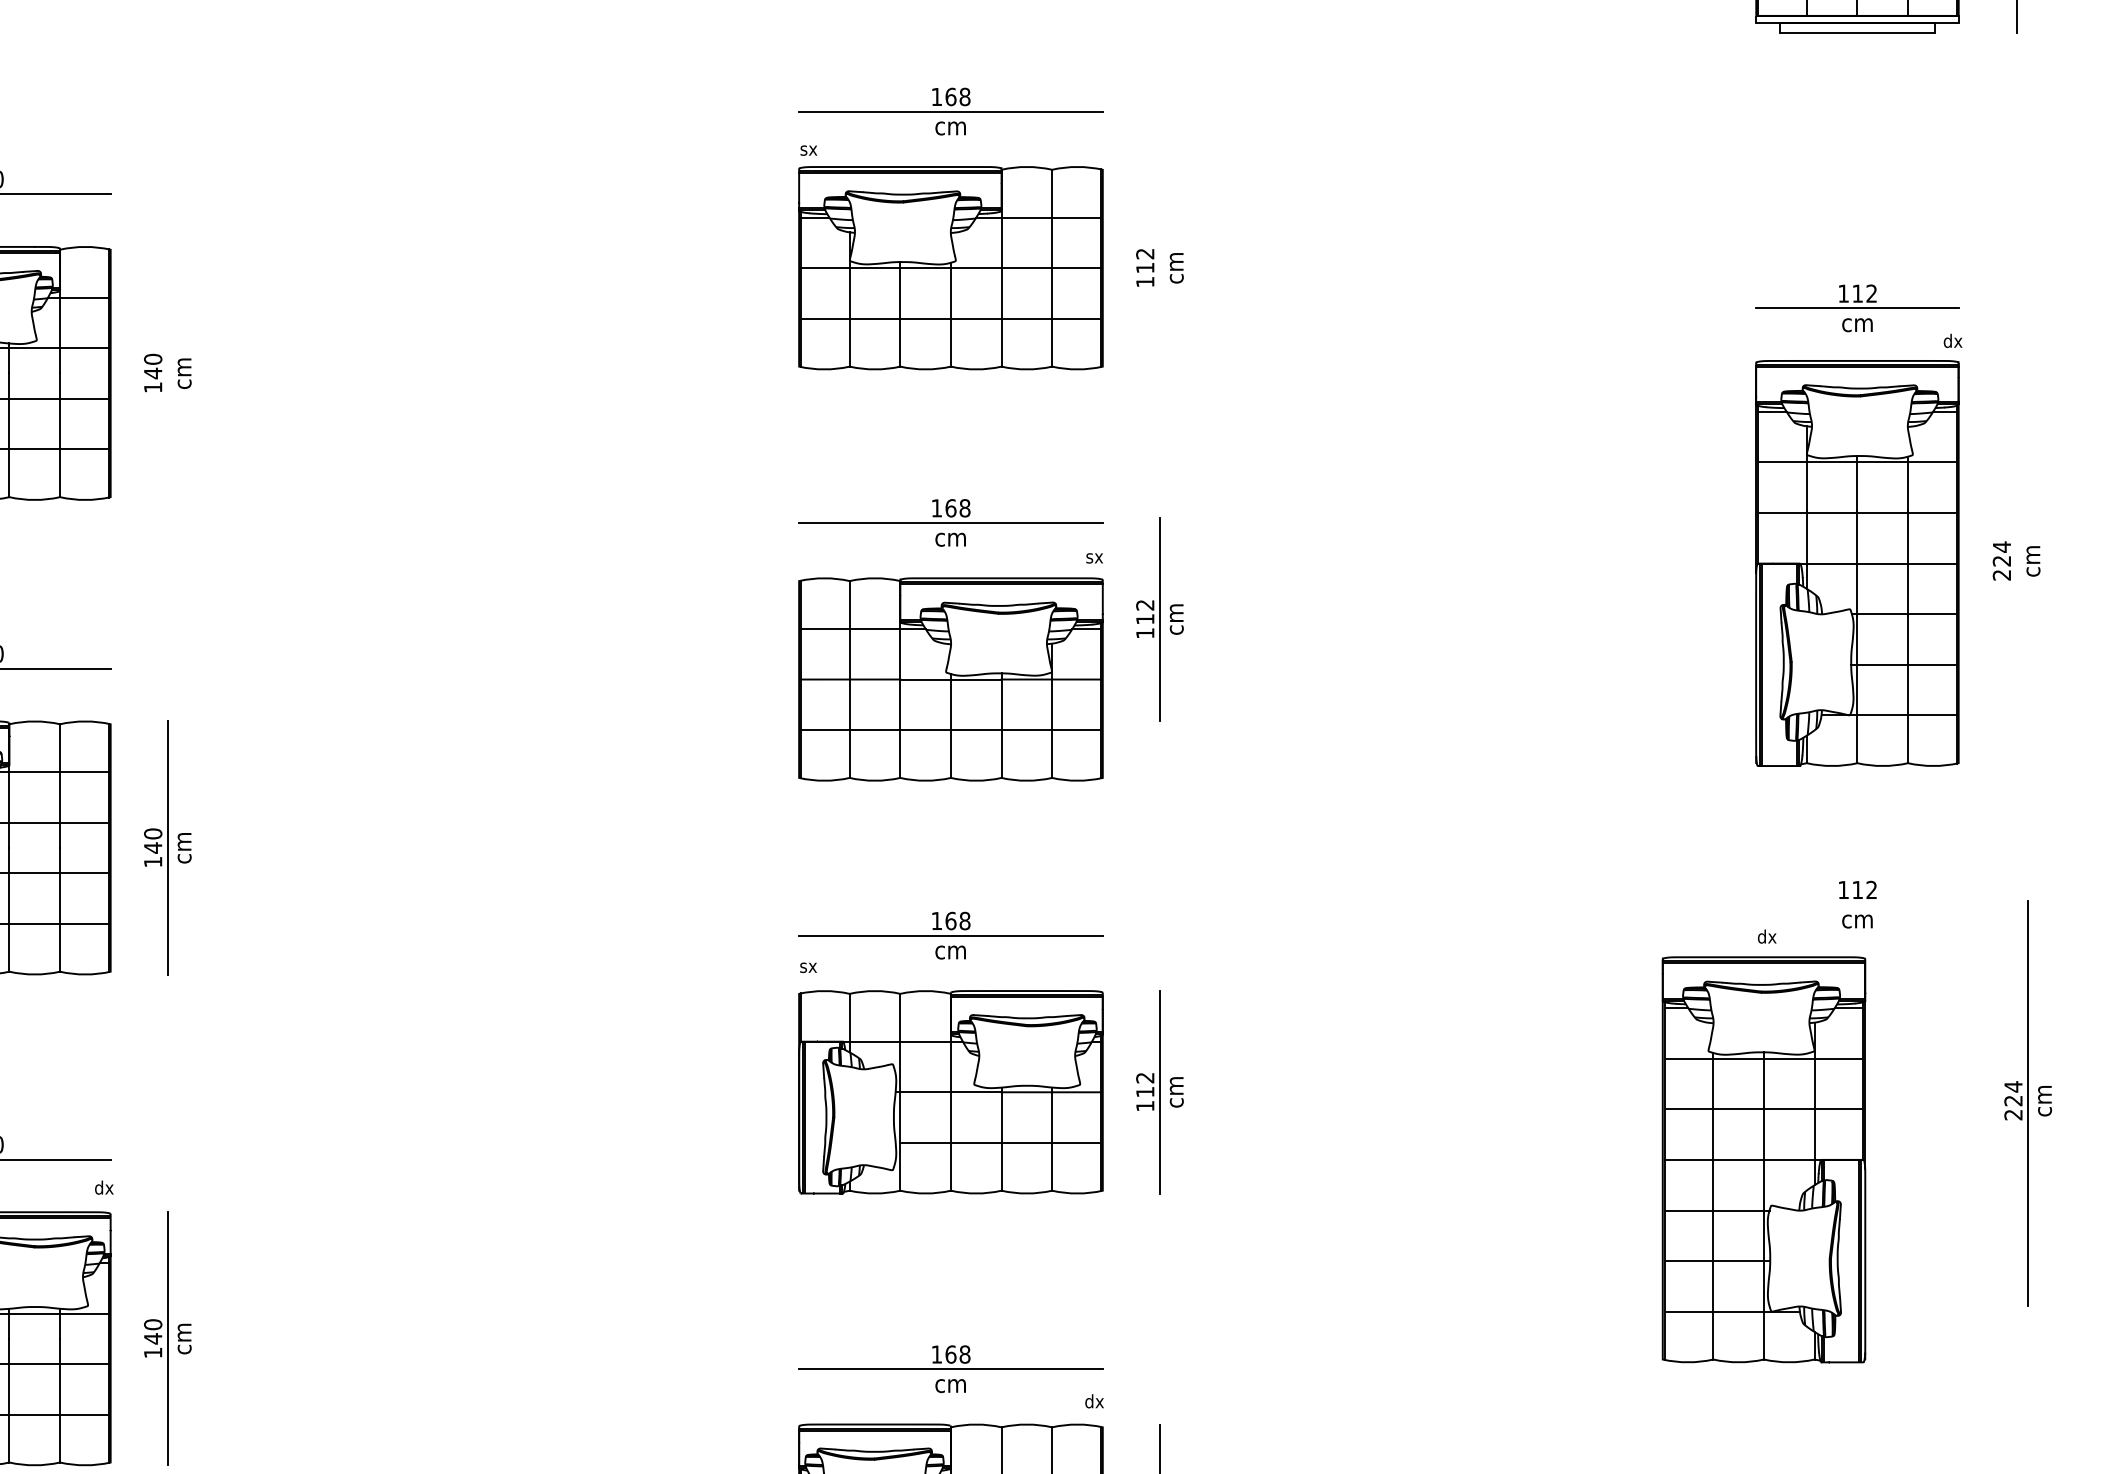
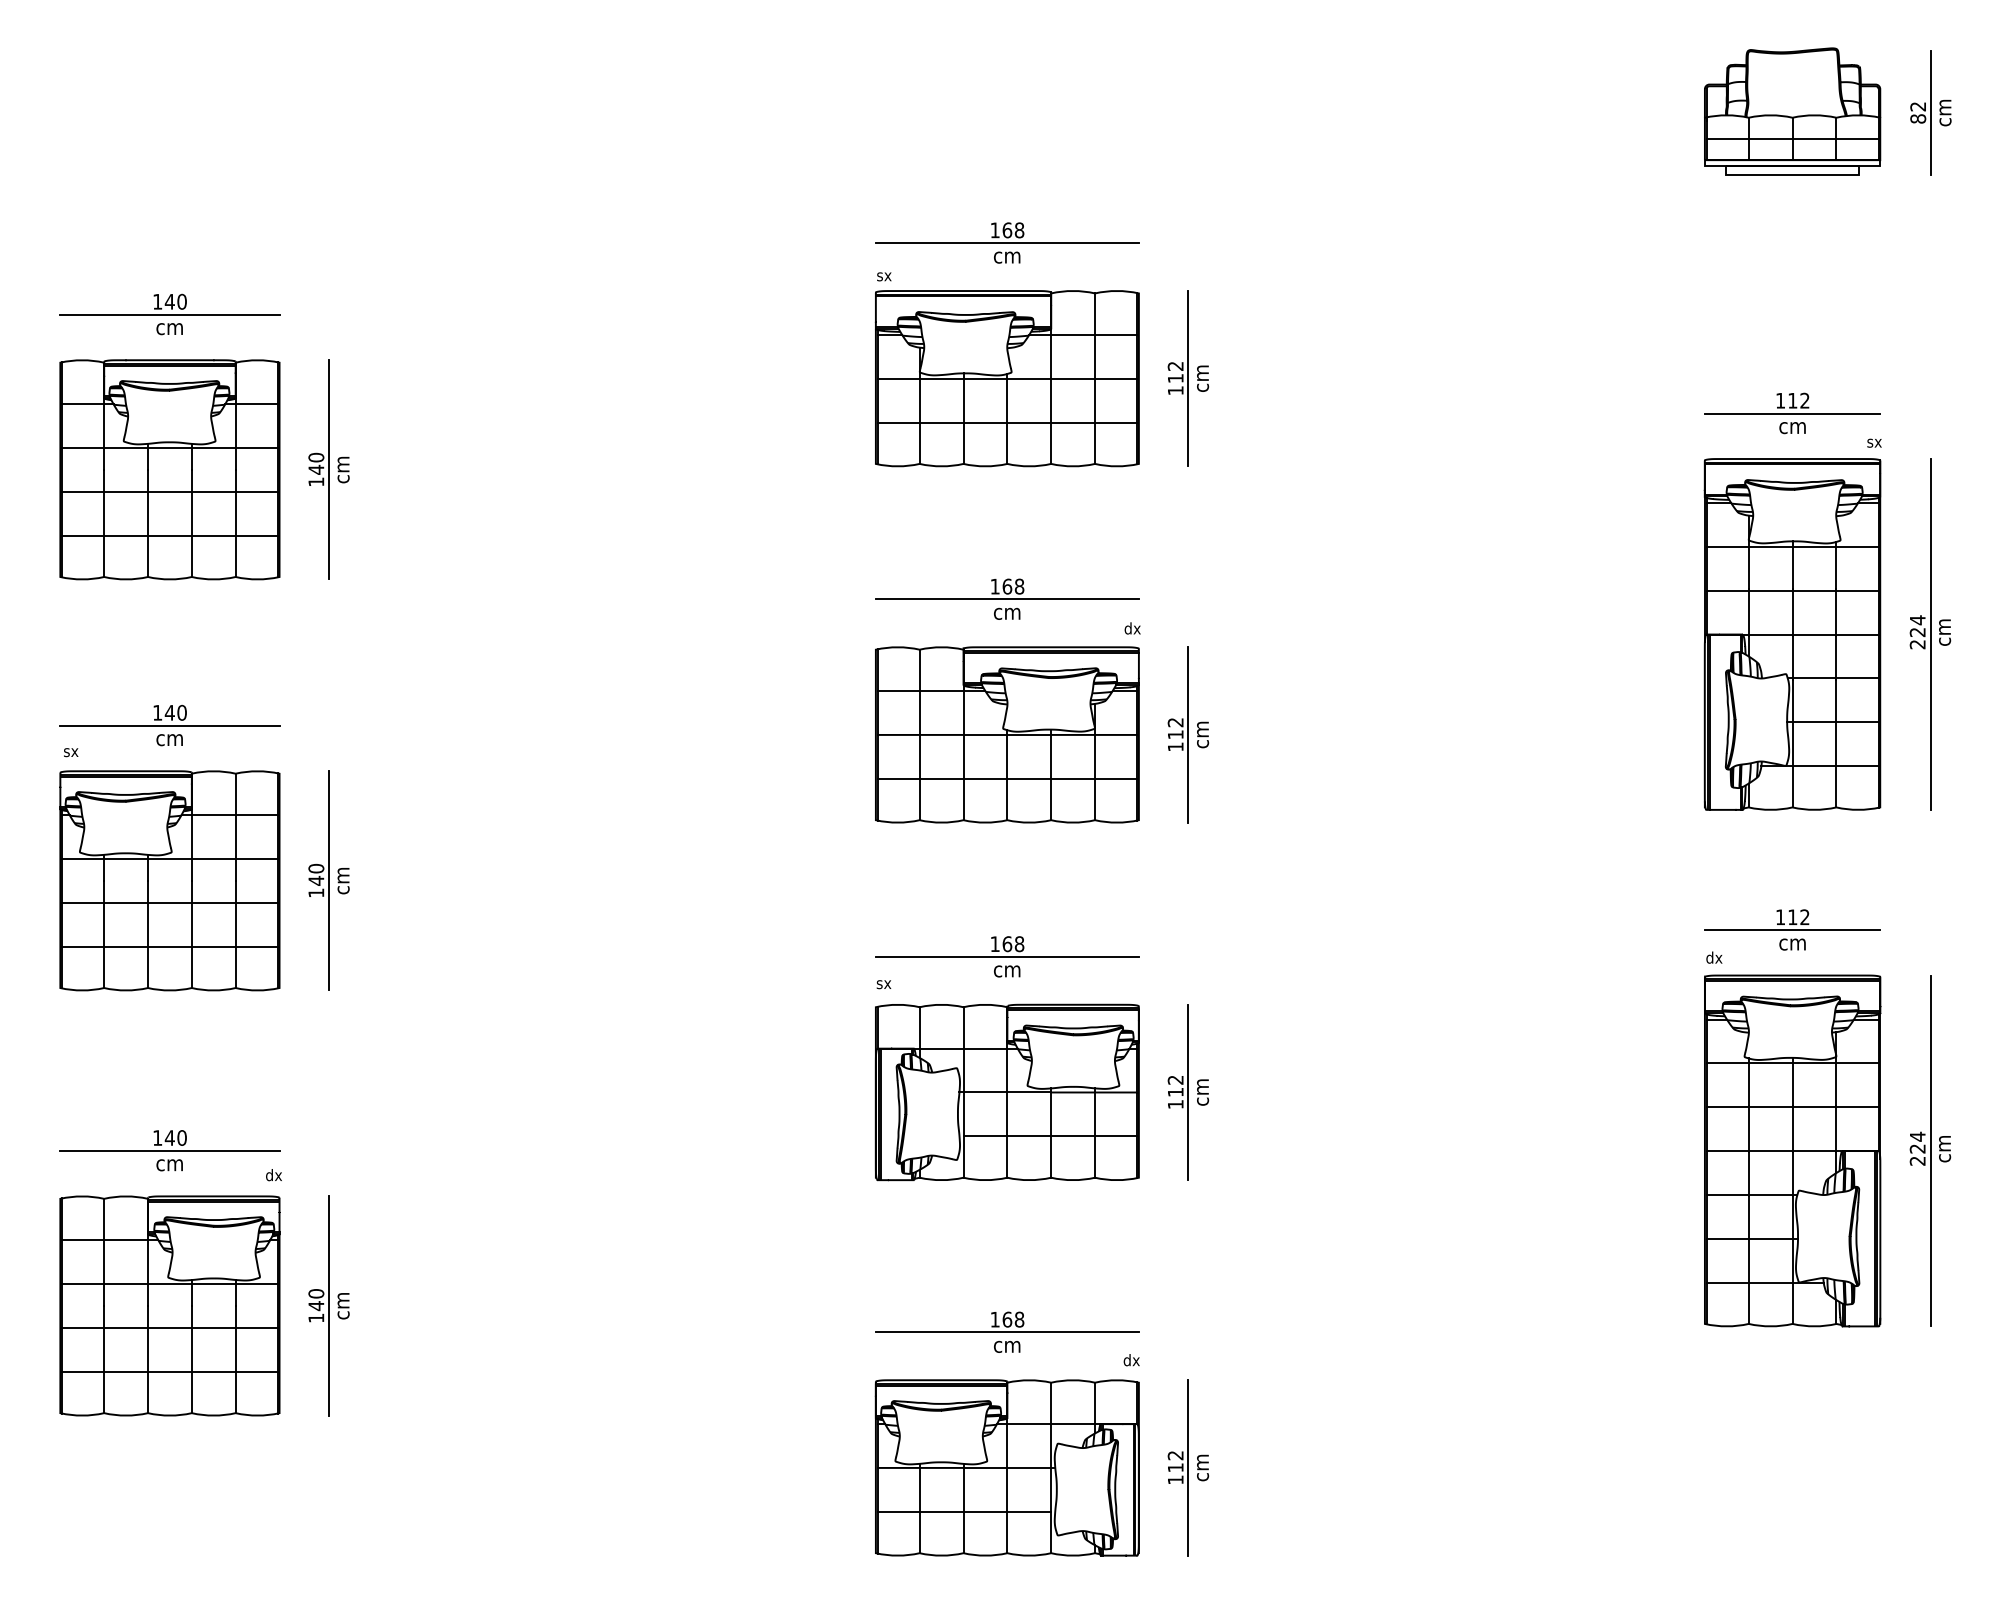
line: (1160, 267) -> (1188, 378), added
text: (1953, 340) -> (1875, 441), dx -> sx
line: (168, 373) -> (329, 469), added
text: (1095, 556) -> (1132, 628), sx -> dx
line: (2016, 563) -> (1930, 634), added
part: (1160, 618) -> (1188, 734), moved
line: (1857, 905) -> (1792, 930), added
part: (2028, 1102) -> (1930, 1150), moved
part: (1763, 1159) -> (1792, 1150), moved

